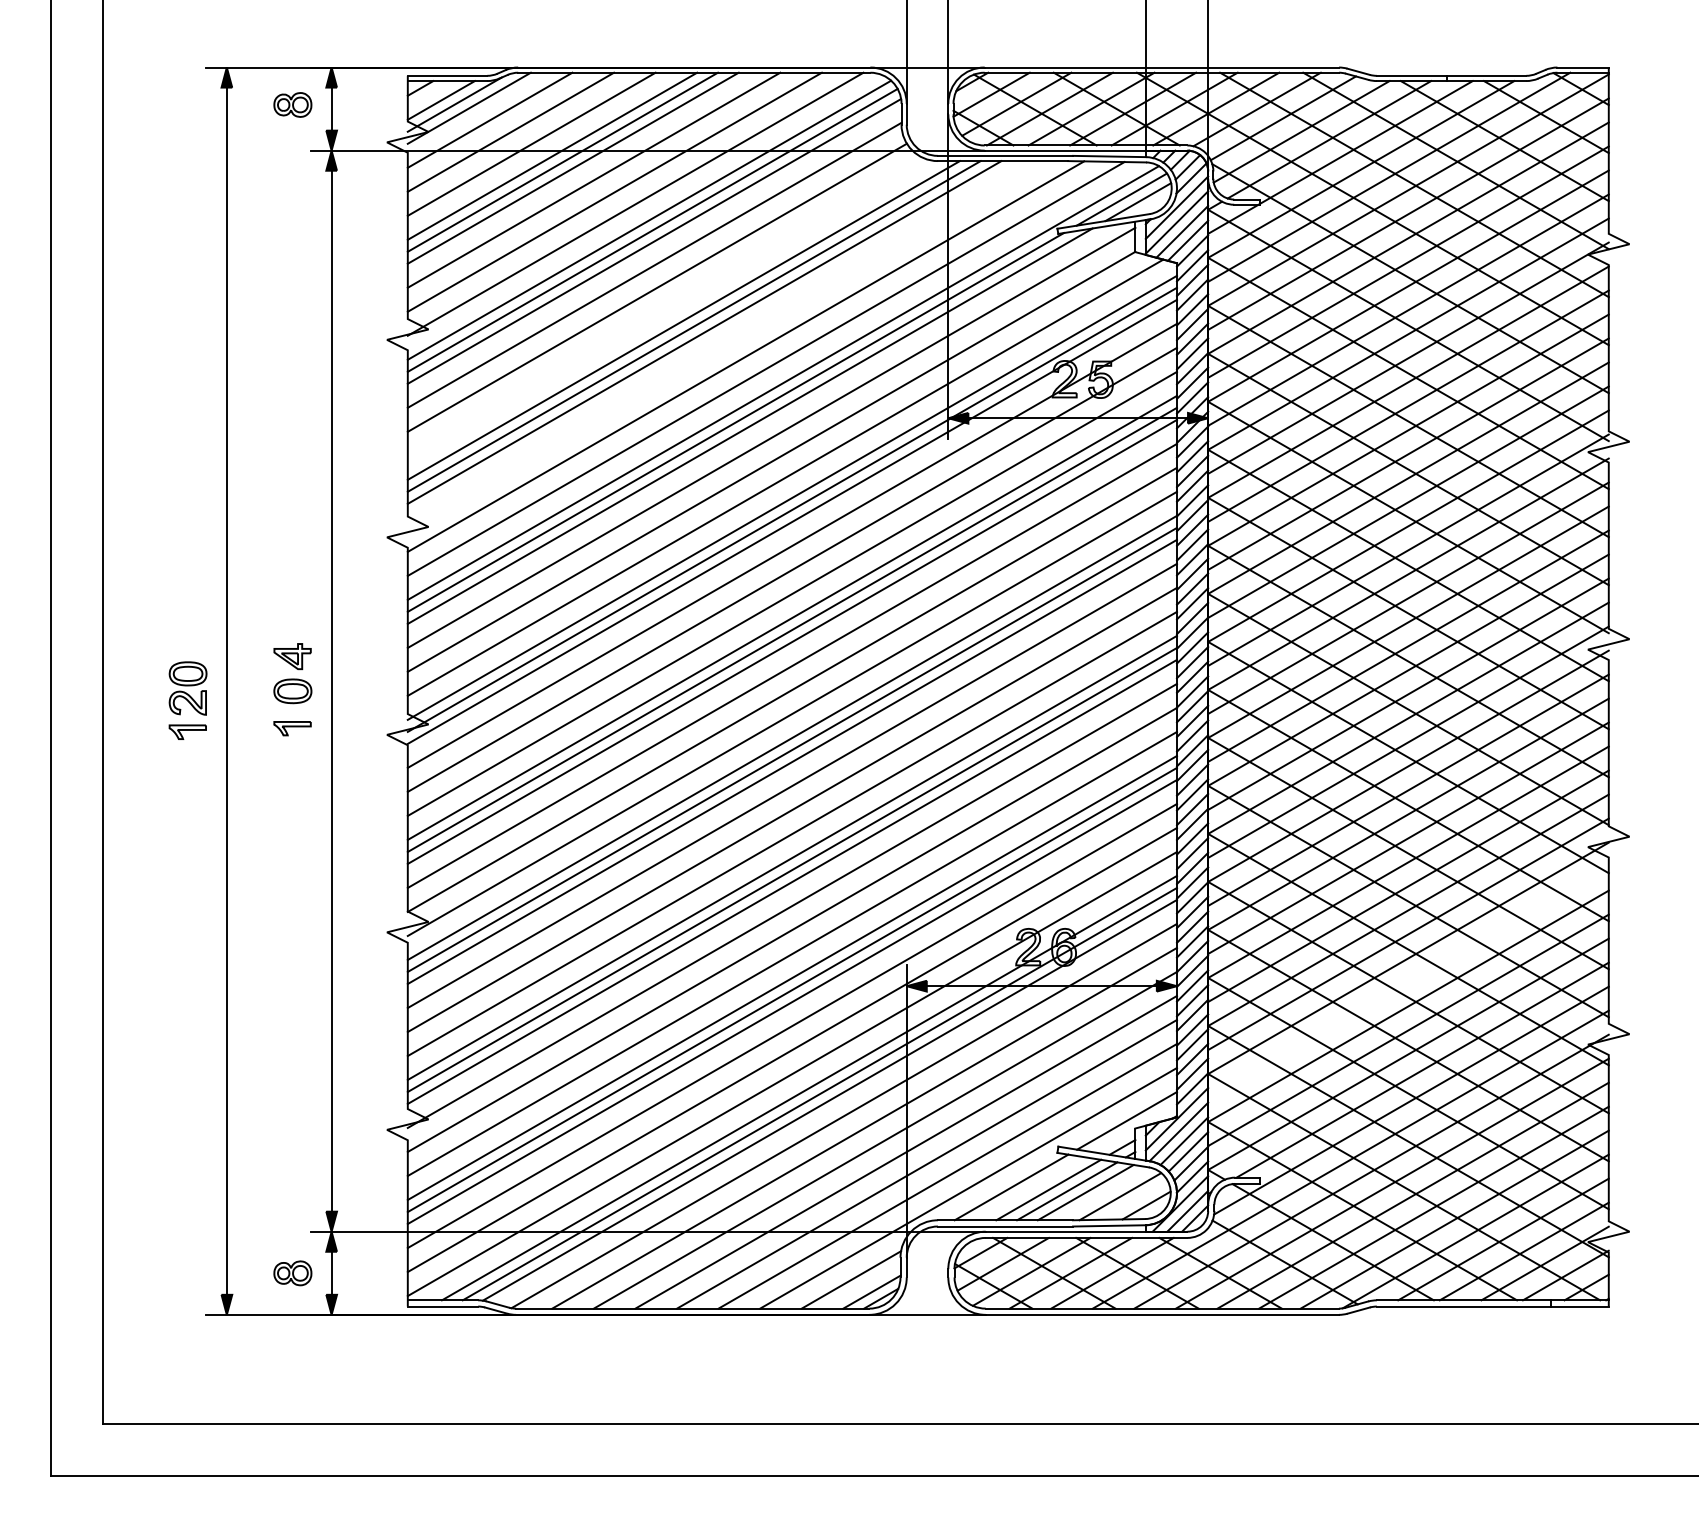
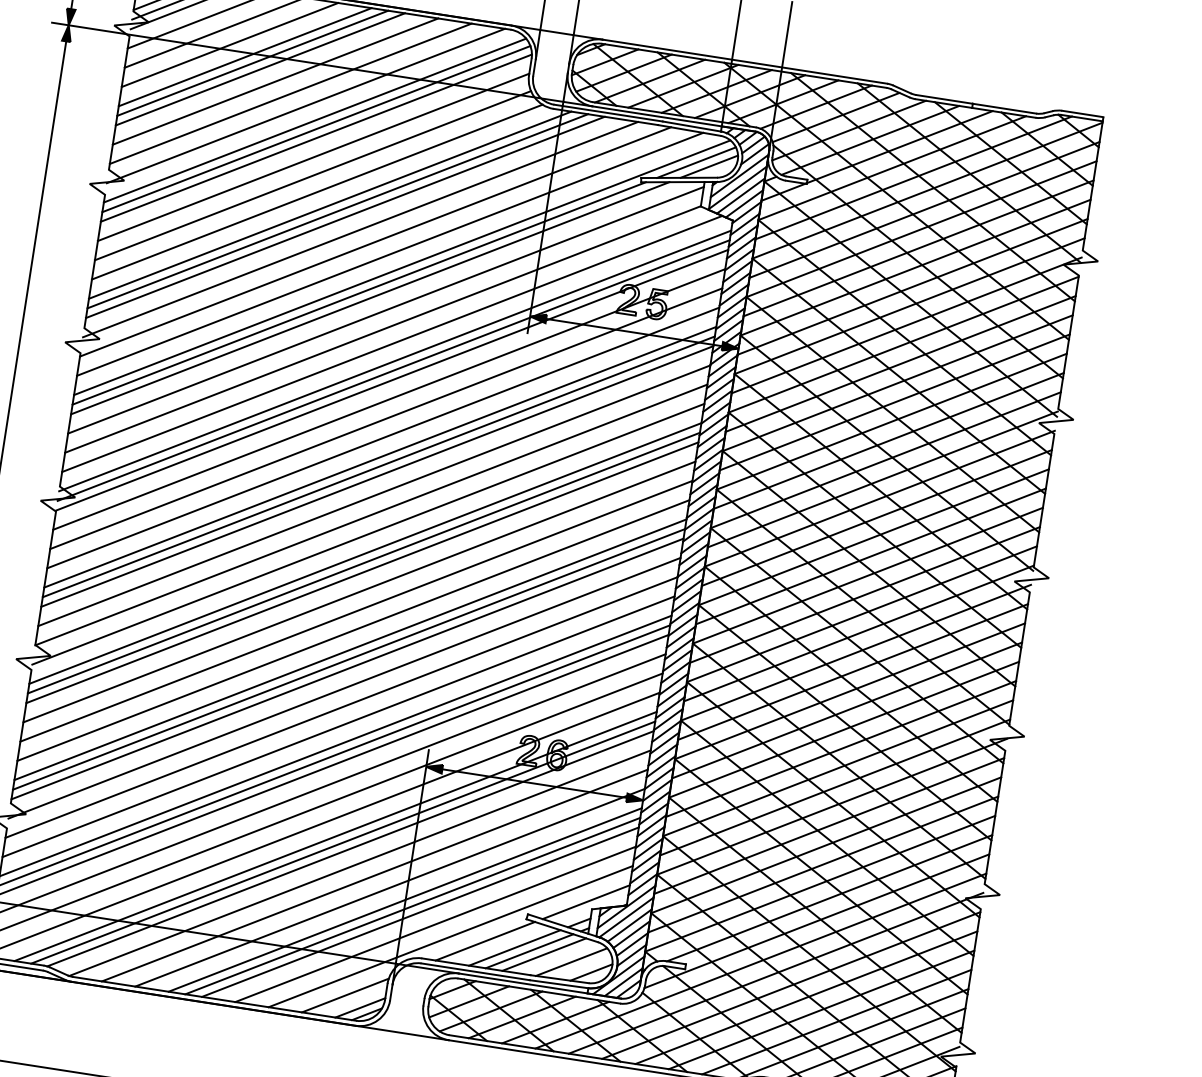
line: (665, 306) -> (317, 191), added
line: (725, 344) -> (360, 229), added
line: (1408, 982) -> (829, 826), added
line: (916, 1158) -> (412, 906), added

